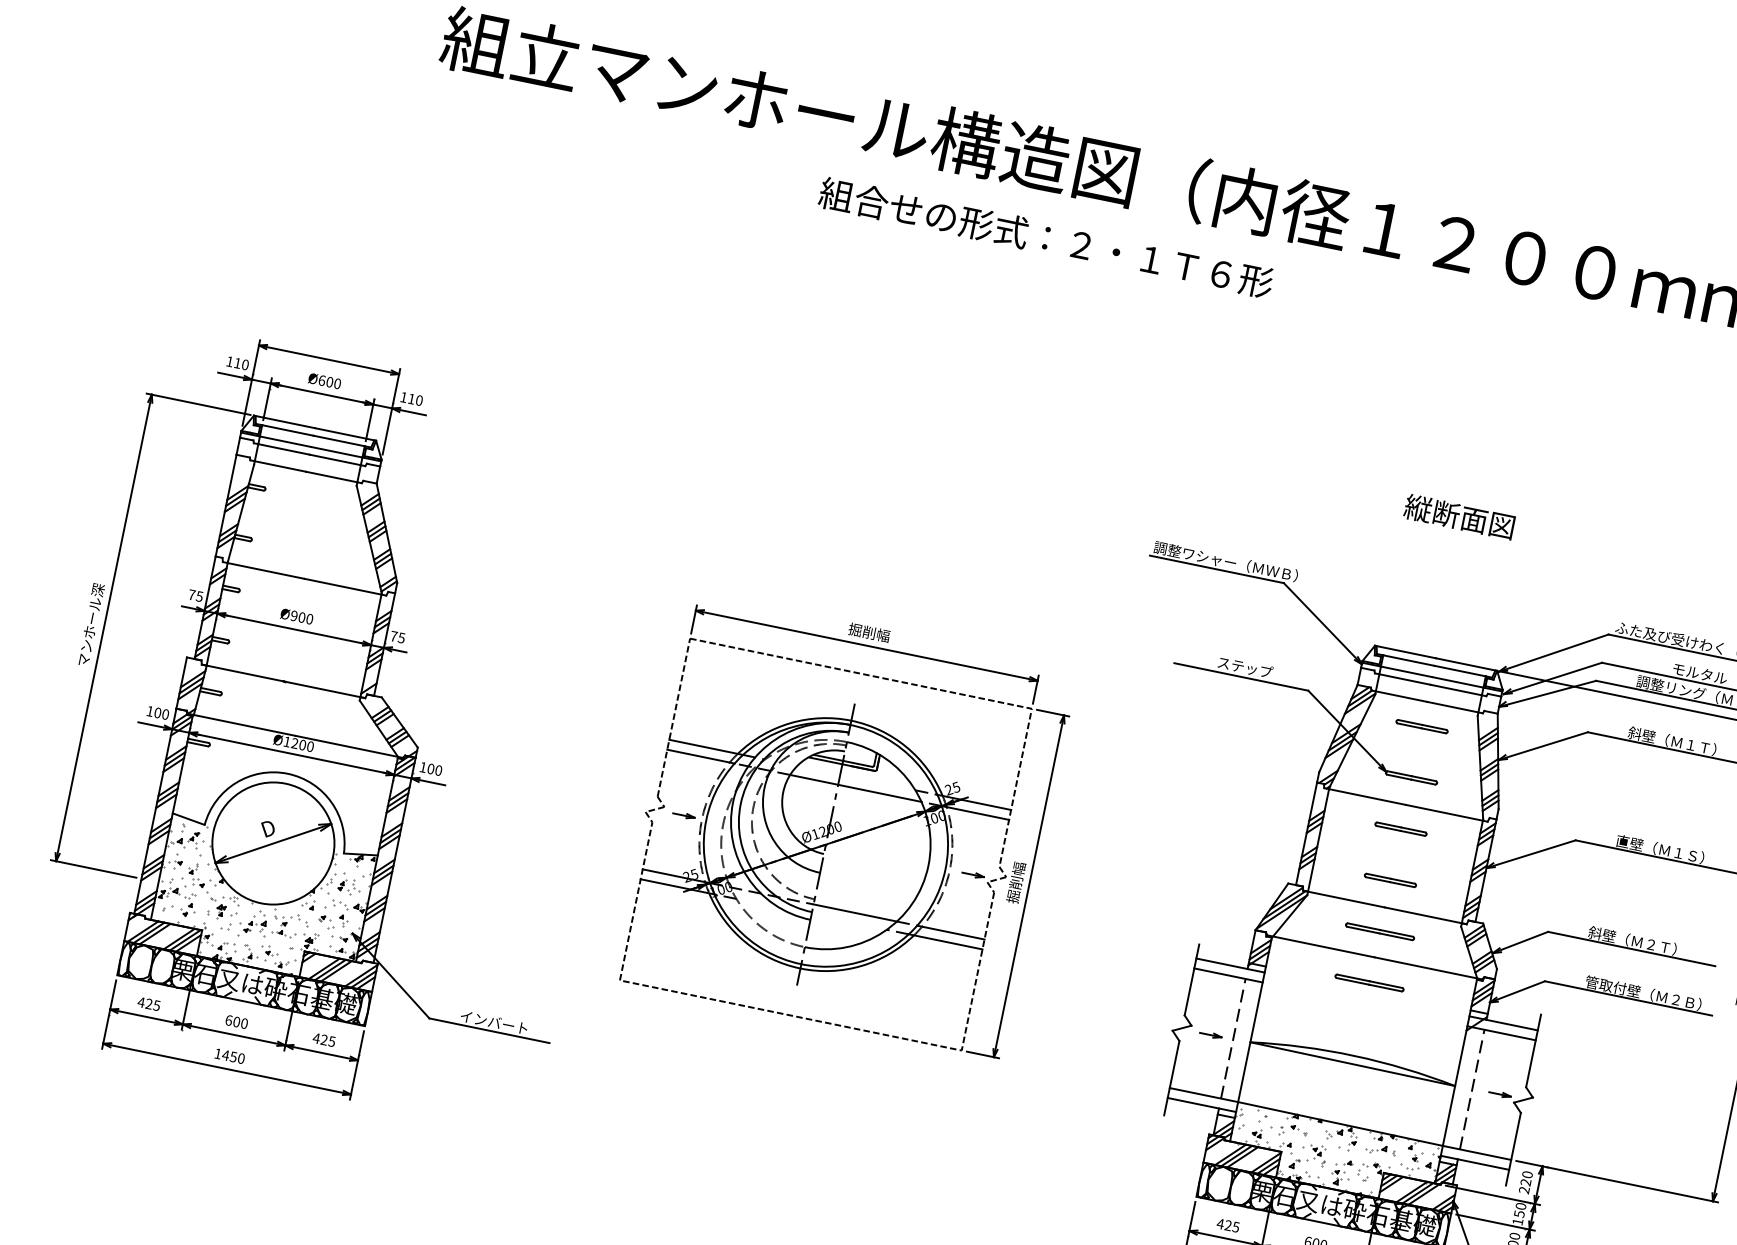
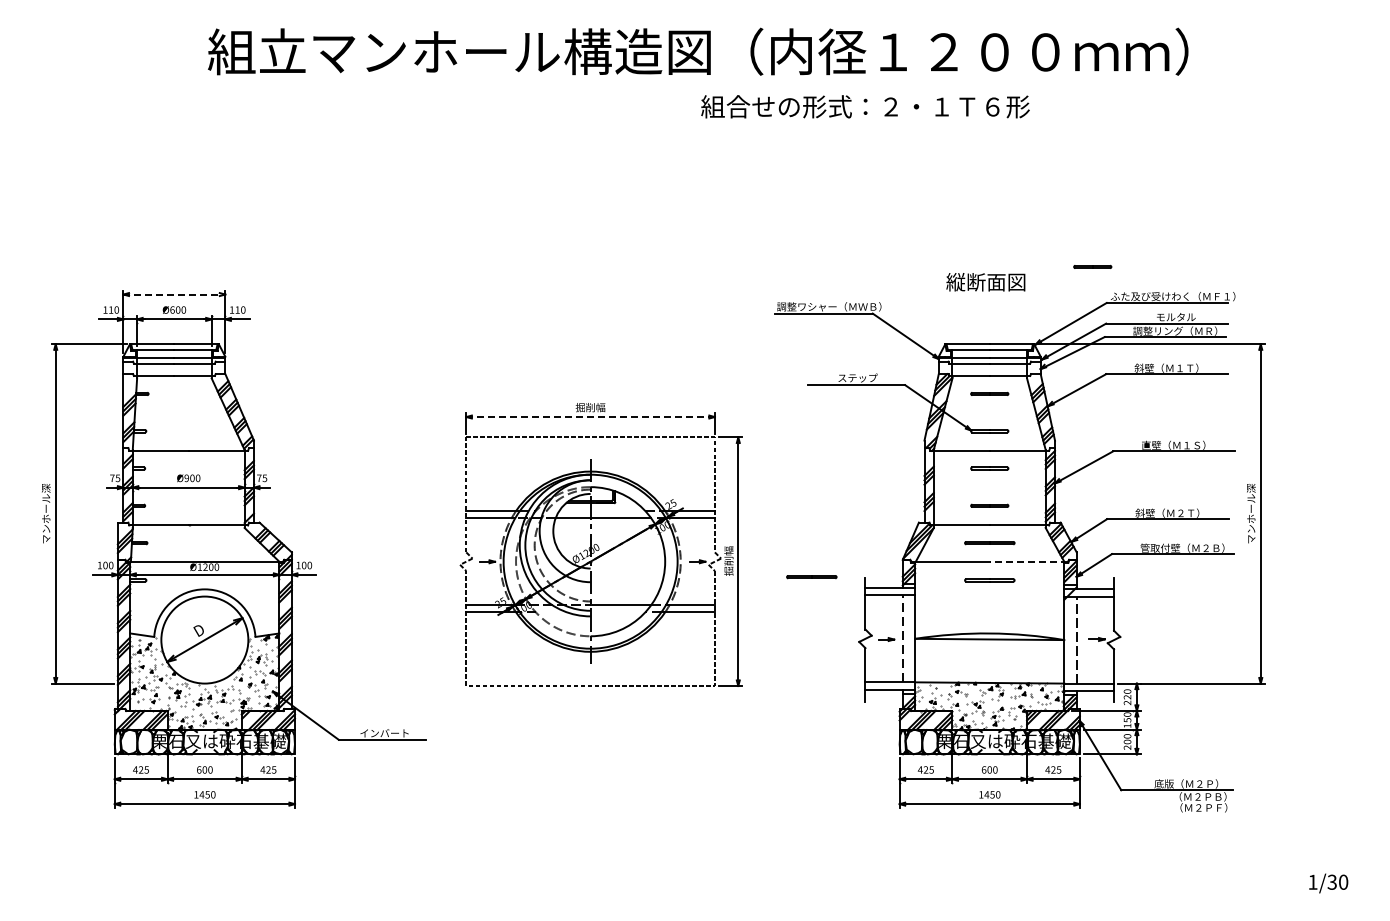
text: (1046, 237) -> (865, 106), moved
line: (329, 359) -> (174, 294), solid -> dashed
text: (1458, 517) -> (985, 282), moved
line: (1599, 580) -> (1092, 266), added
line: (867, 646) -> (591, 417), solid -> dashed
line: (1125, 928) -> (811, 577), added
line: (1428, 967) -> (1028, 561), solid -> dashed

